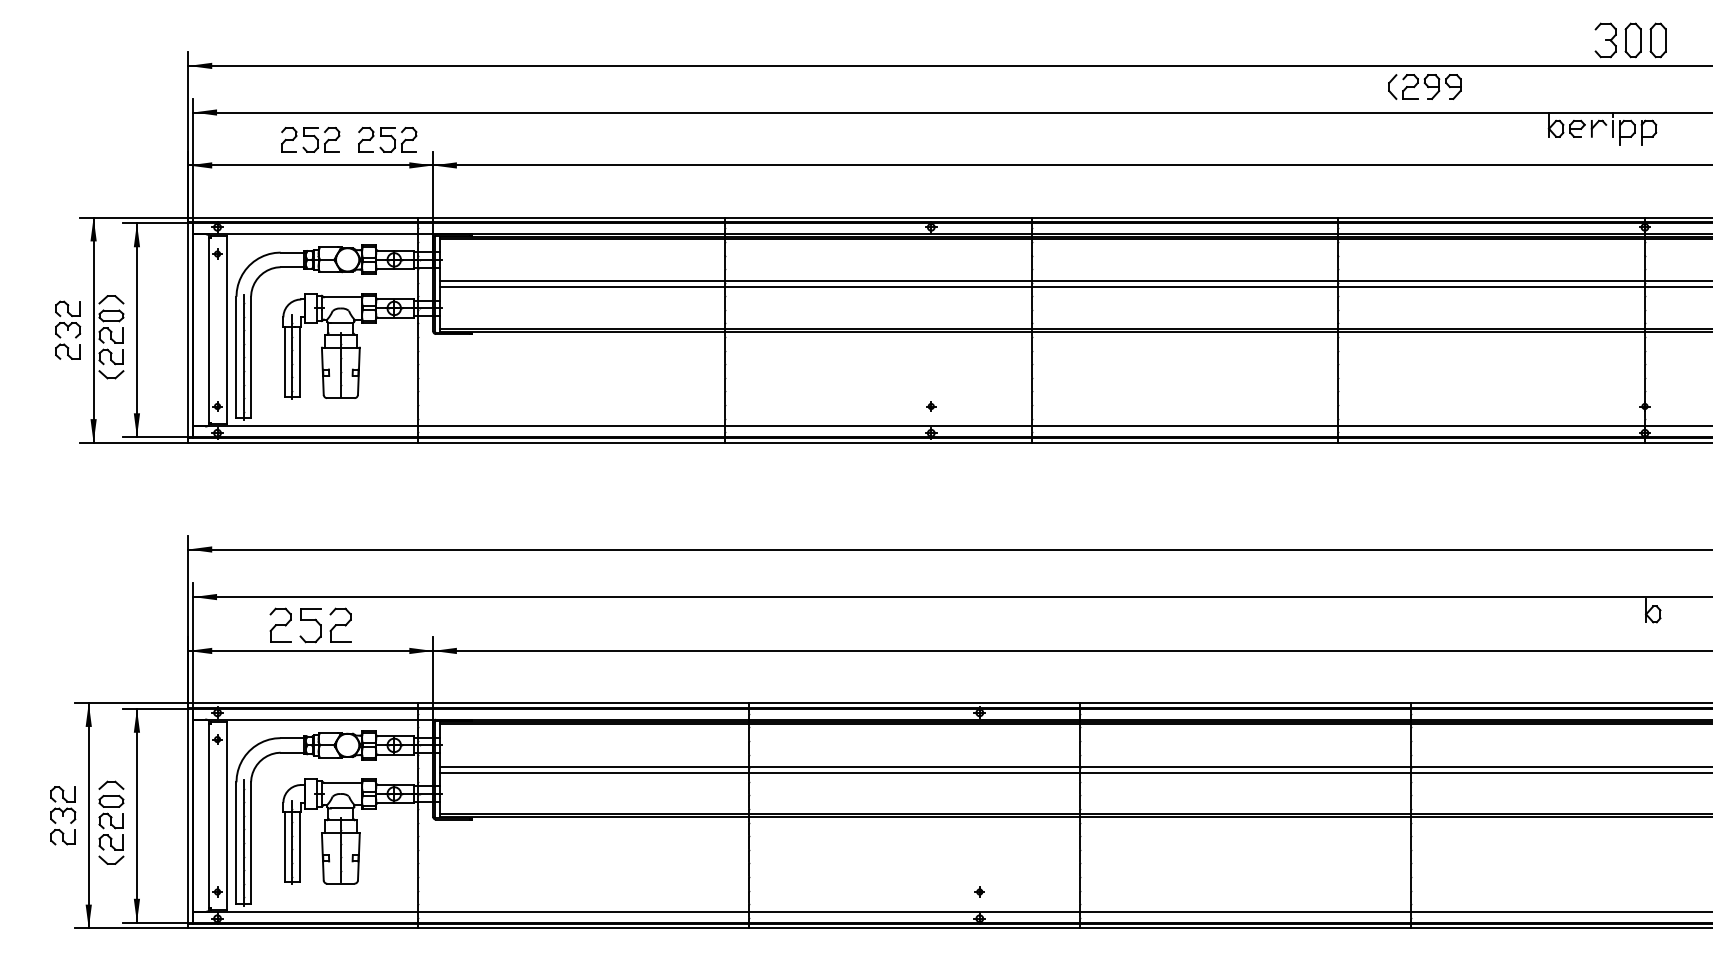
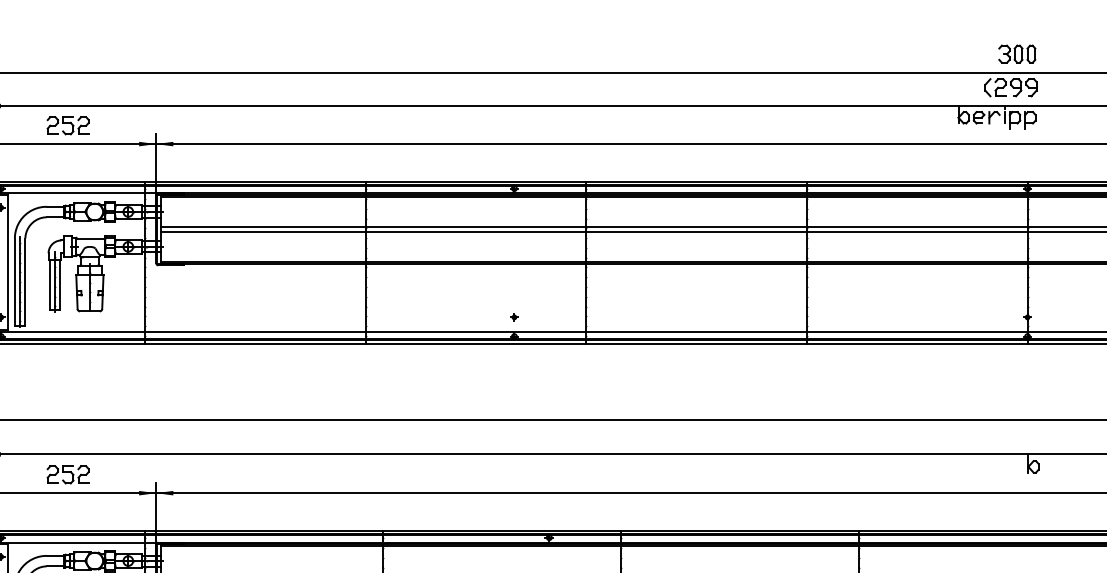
part: (1630, 40) -> (1017, 54), size x0.71
part: (1424, 86) -> (1010, 87), moved
part: (387, 139) -> (123, 125), removed
part: (310, 625) -> (68, 474), size x0.71

